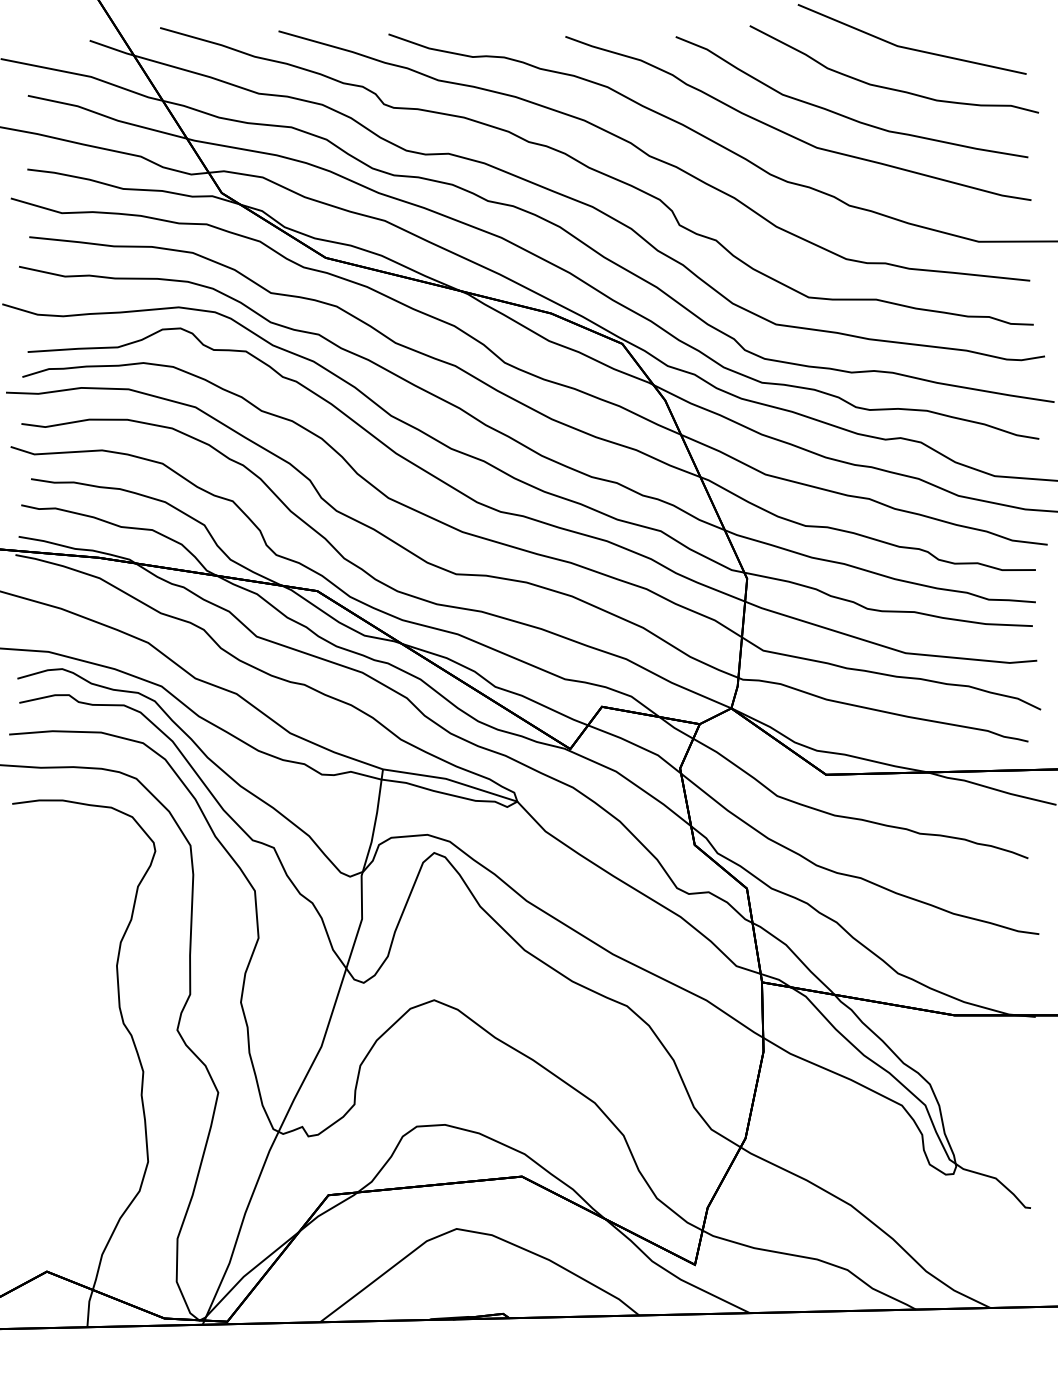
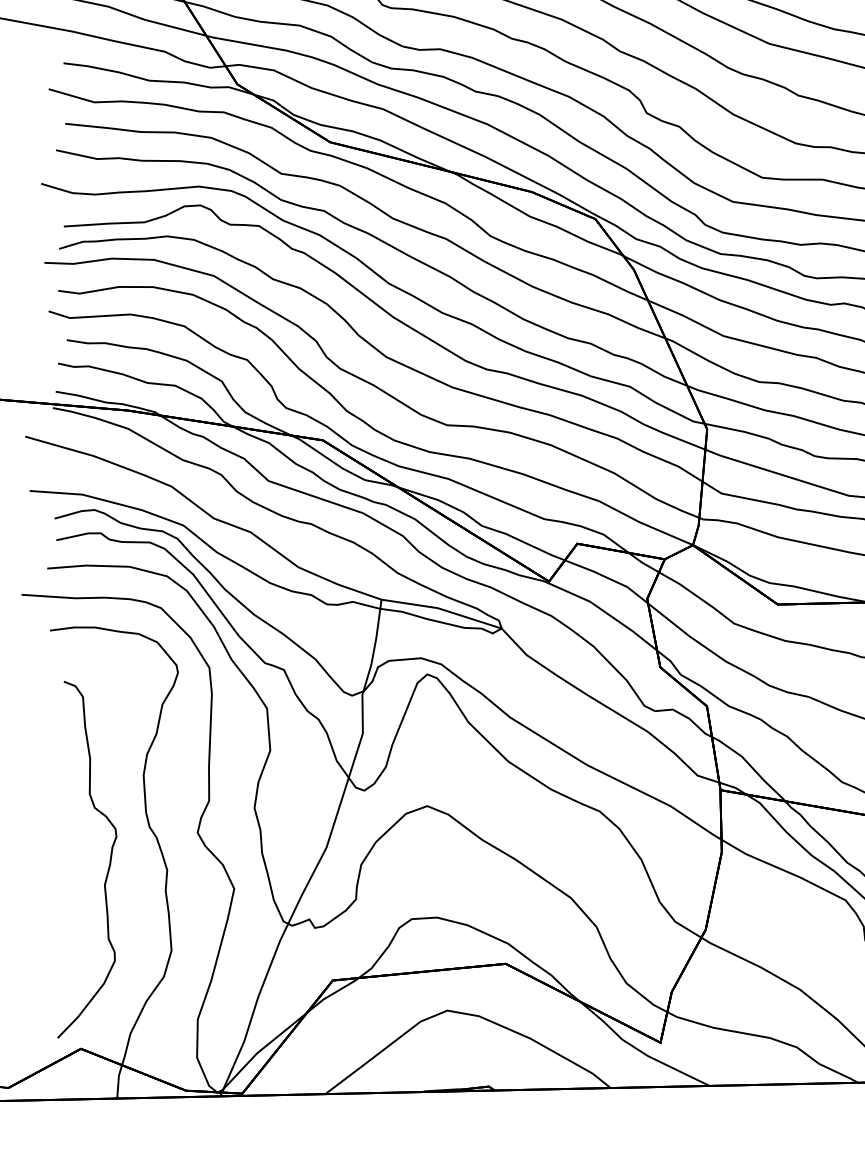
curve: (78, 1063) -> (109, 862), added

